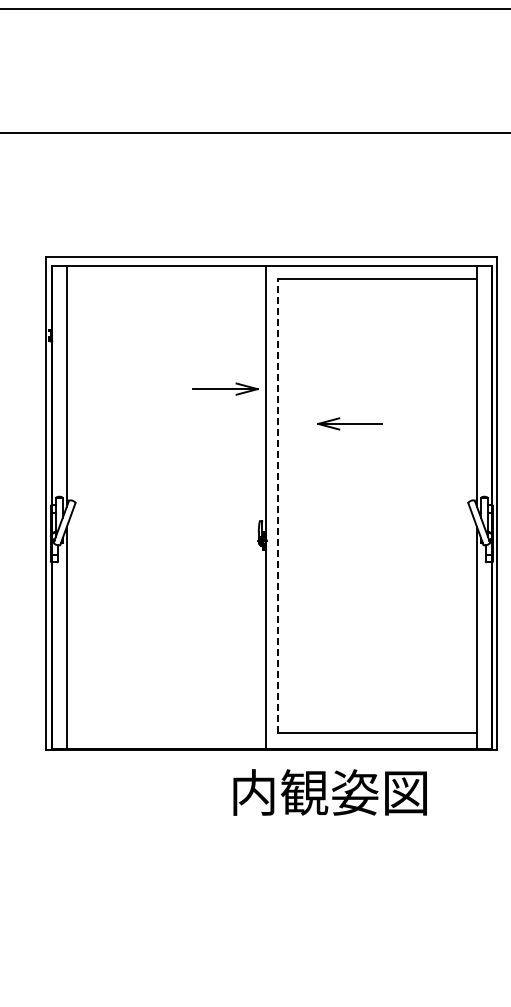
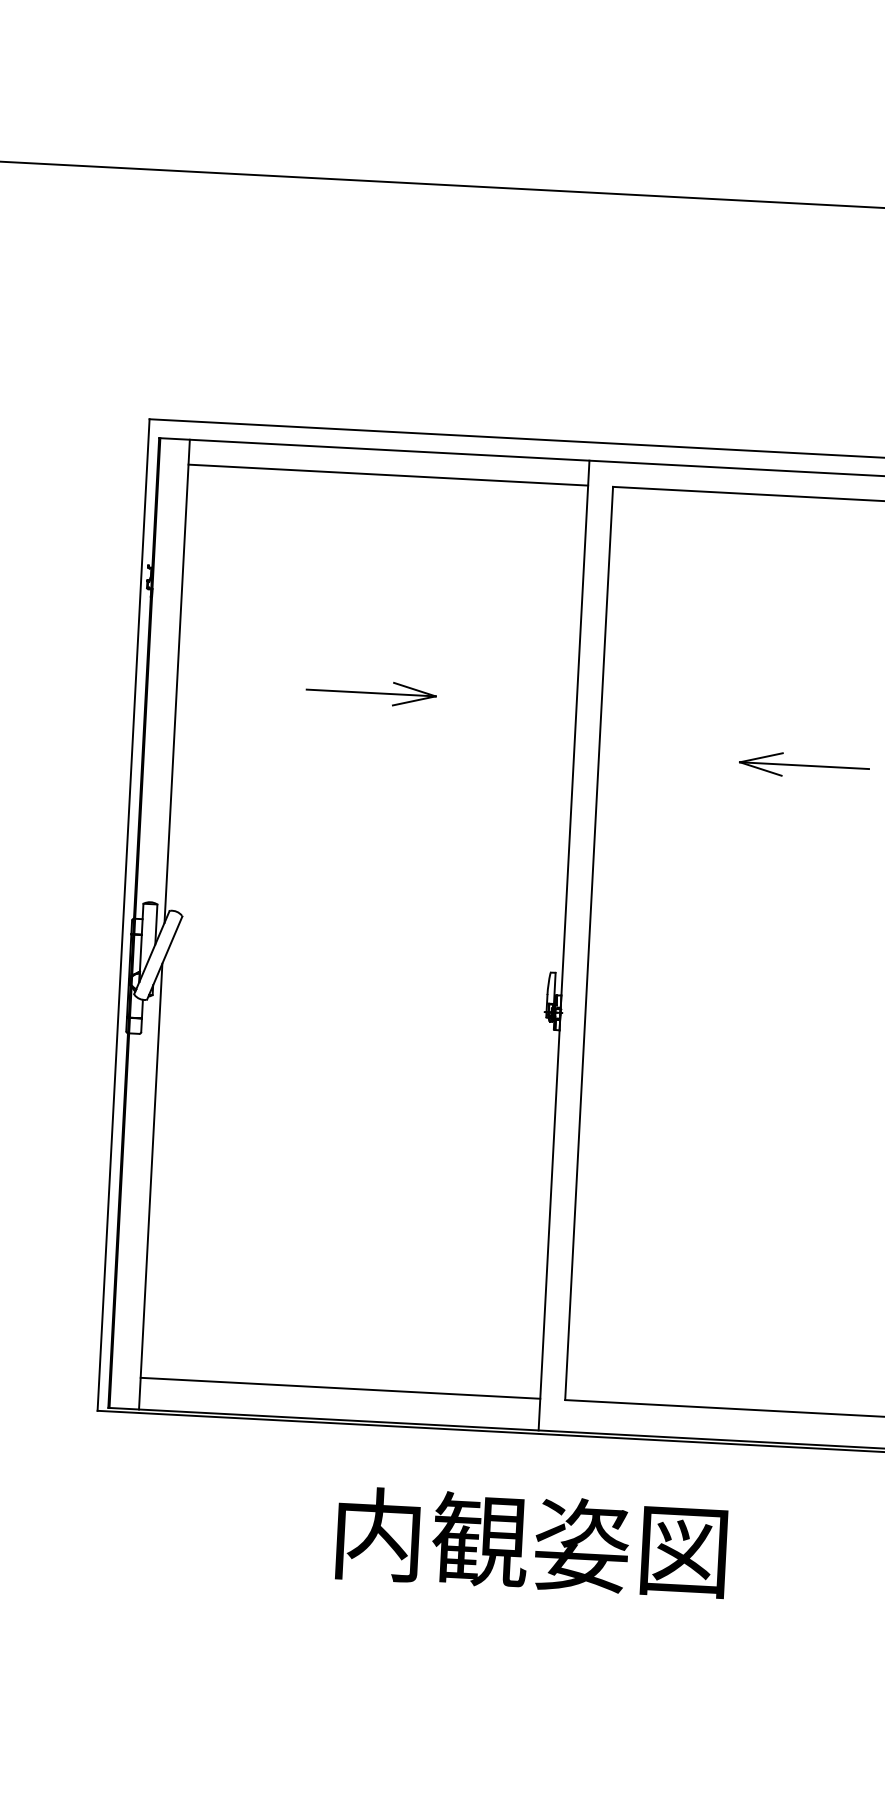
line: (165, 278) -> (386, 474), added
part: (225, 388) -> (371, 691), moved
part: (349, 423) -> (802, 764), moved
line: (278, 505) -> (589, 942), dashed -> solid
line: (165, 732) -> (338, 1387), added
text: (329, 792) -> (530, 1542), moved

